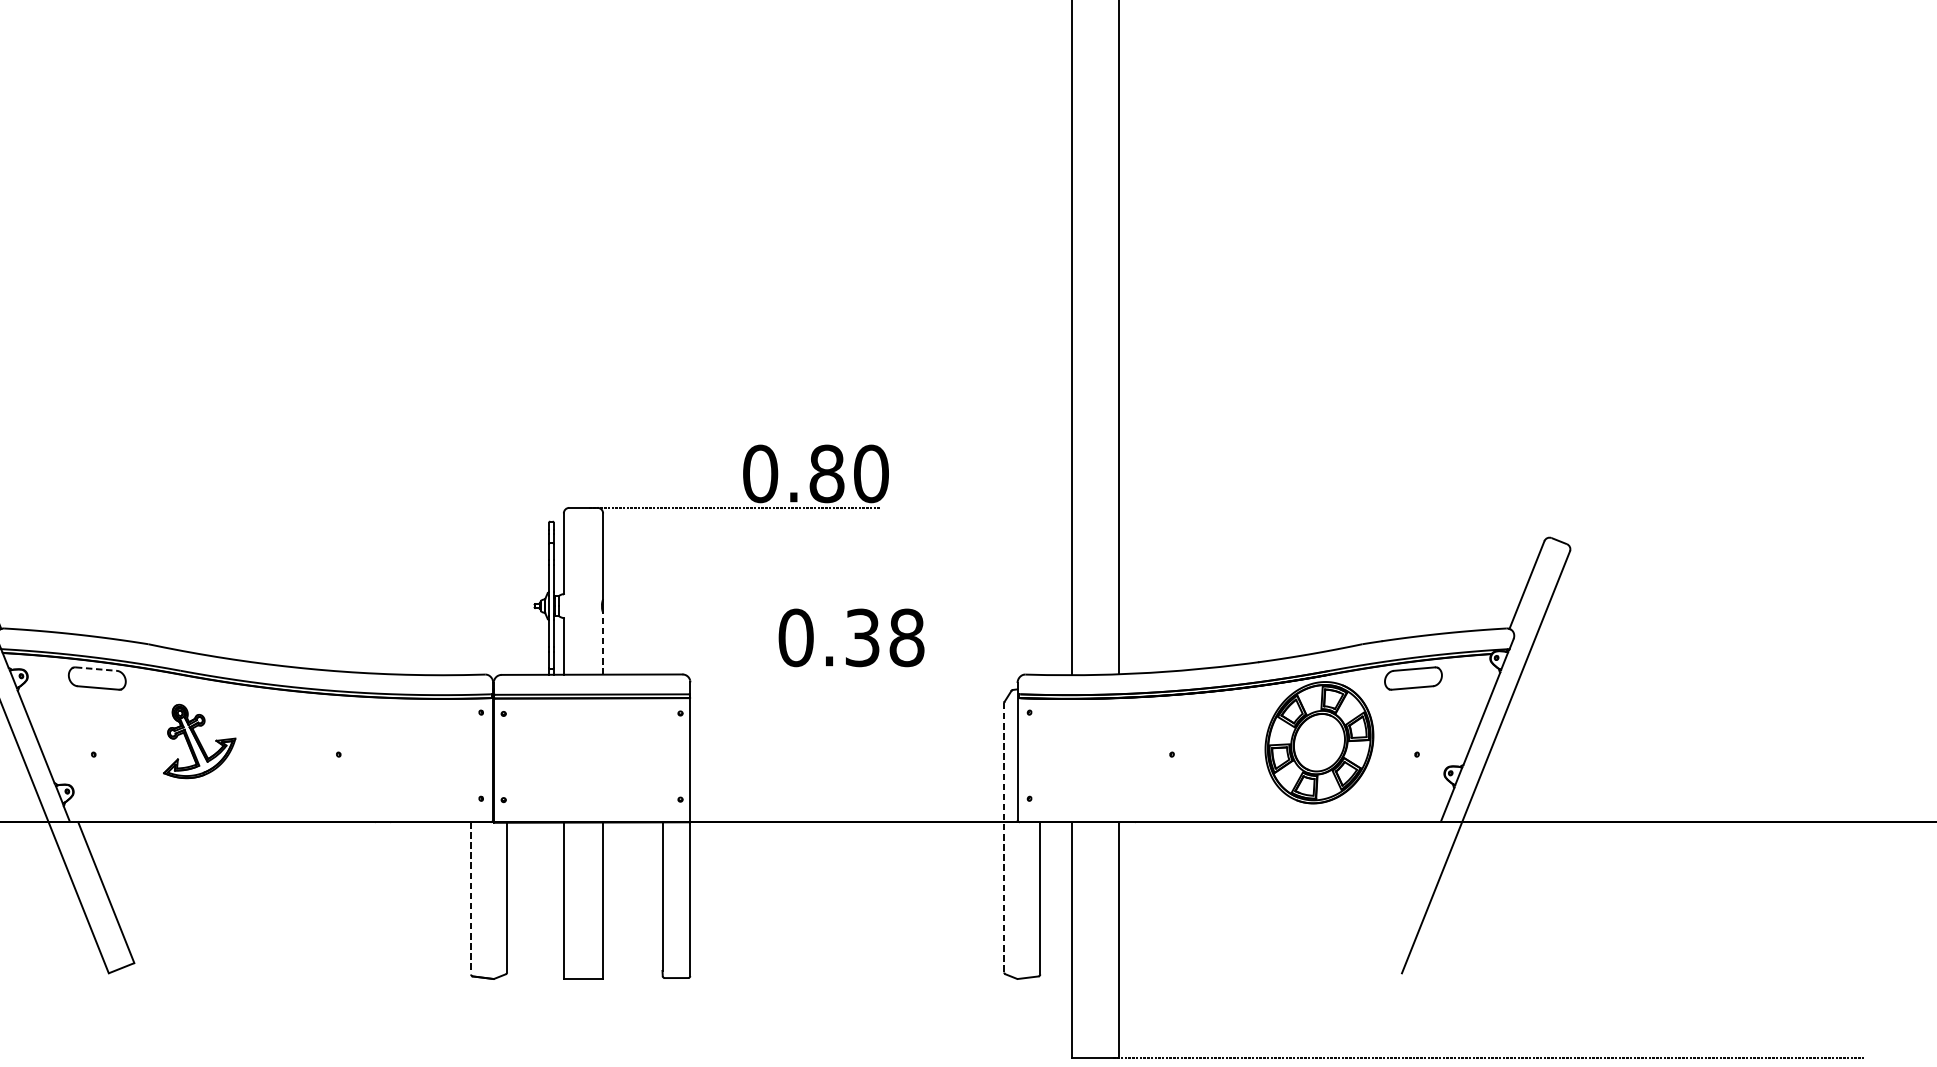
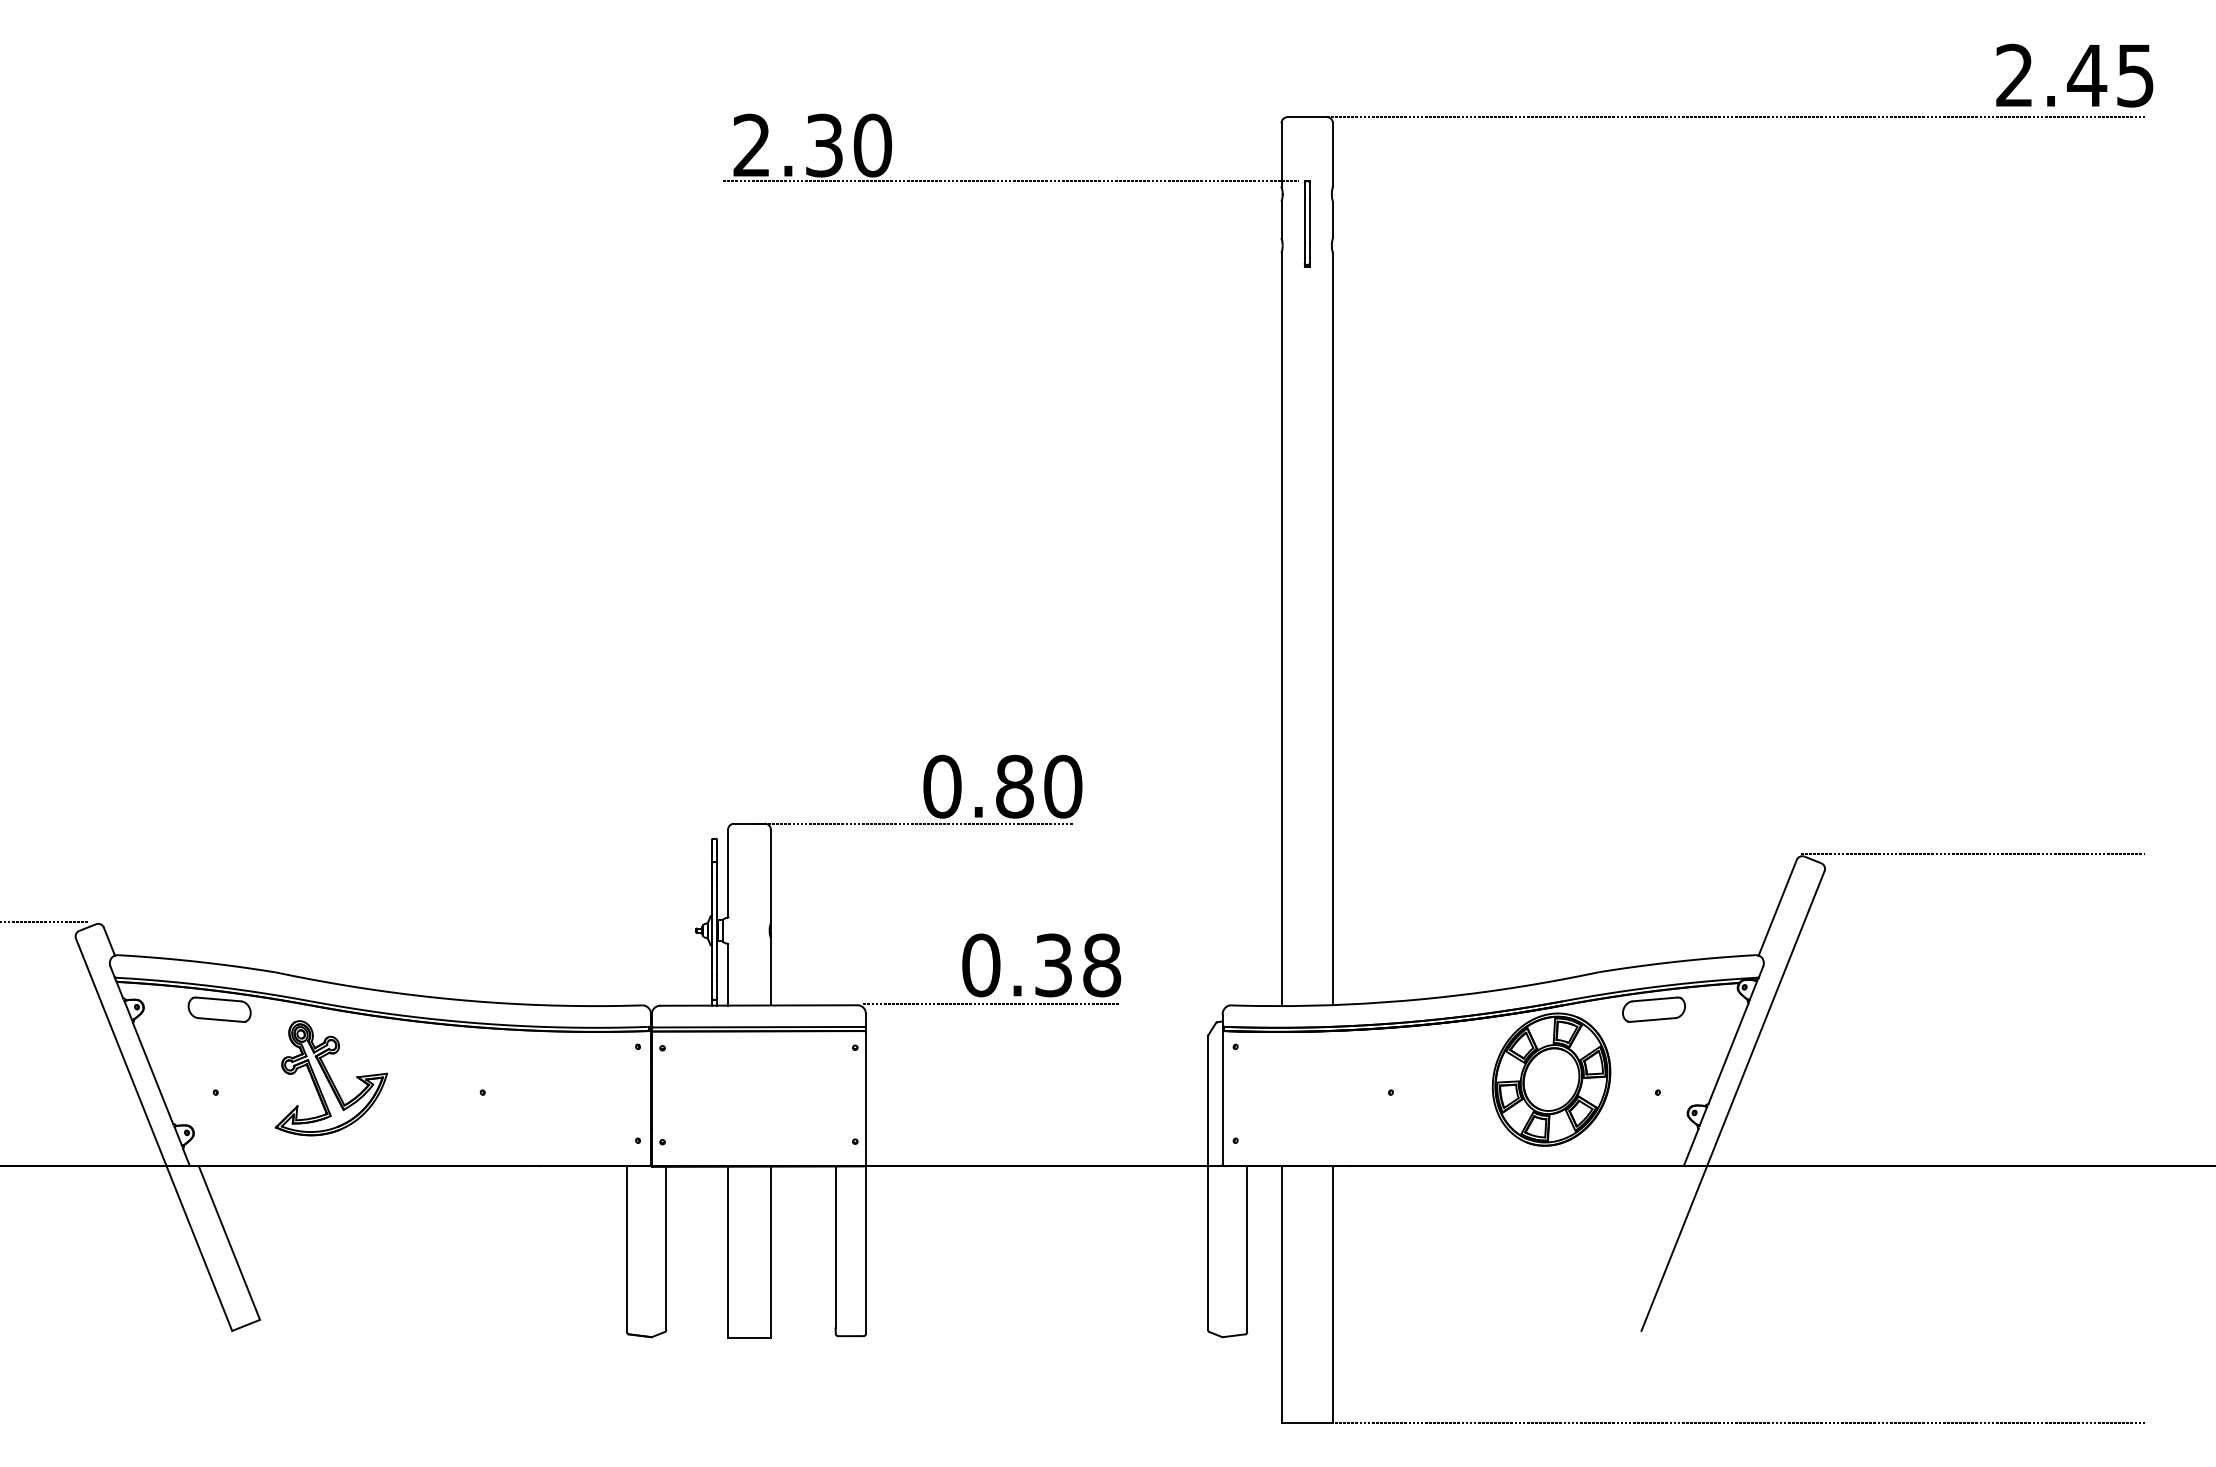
line: (1705, 535) -> (1972, 853), added
line: (602, 643) -> (770, 971), dashed -> solid
line: (97, 669) -> (219, 999), dashed -> solid
line: (804, 672) -> (990, 1003), added
part: (199, 741) -> (330, 1078), size x1.43
line: (1004, 838) -> (1208, 1183), dashed -> solid
line: (471, 898) -> (627, 1249), dashed -> solid

